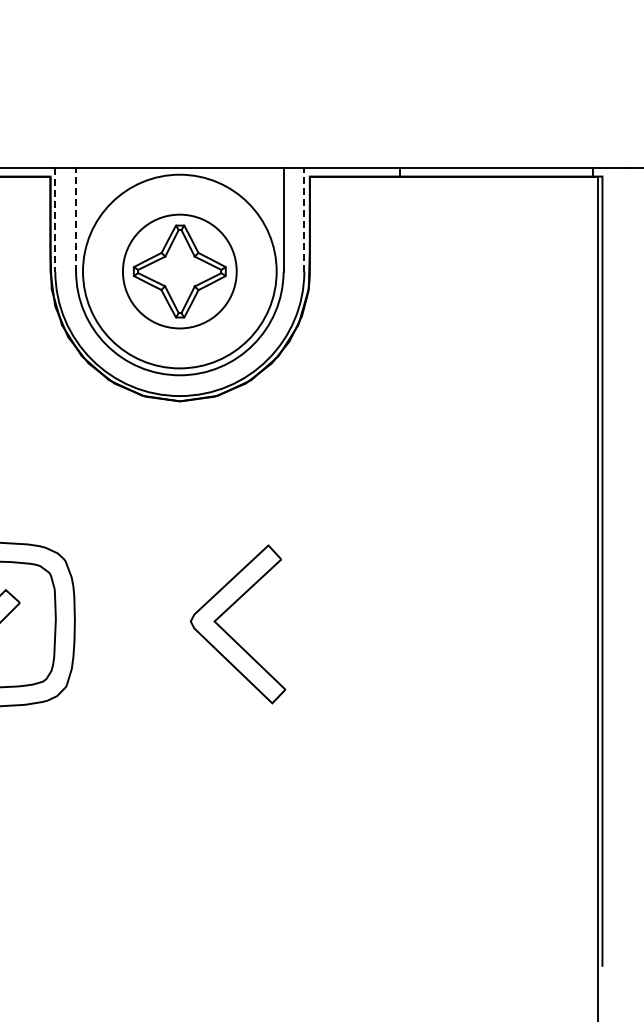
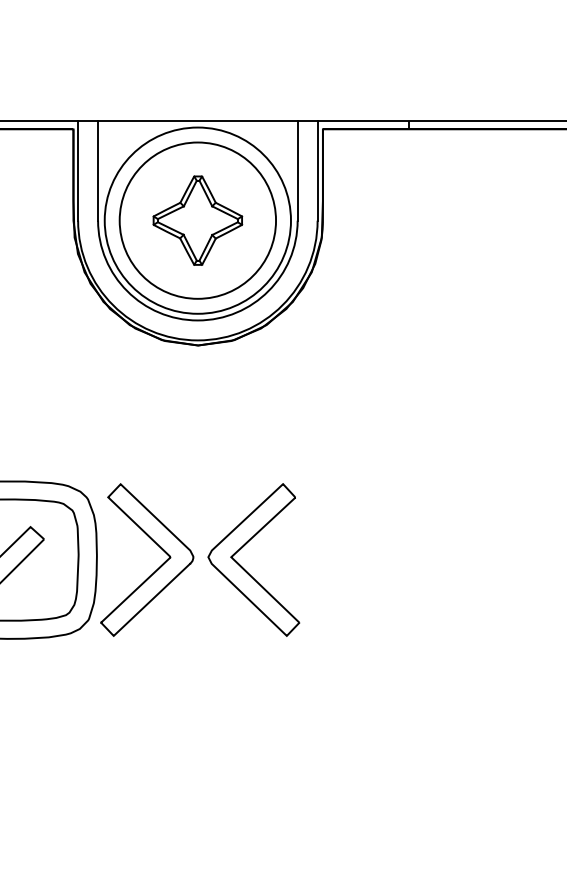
line: (55, 219) -> (78, 170), dashed -> solid
line: (76, 219) -> (98, 170), dashed -> solid
line: (304, 219) -> (317, 170), dashed -> solid
circle: (179, 271) -> (197, 220), size x1.43
part: (137, 633) -> (157, 568), added

